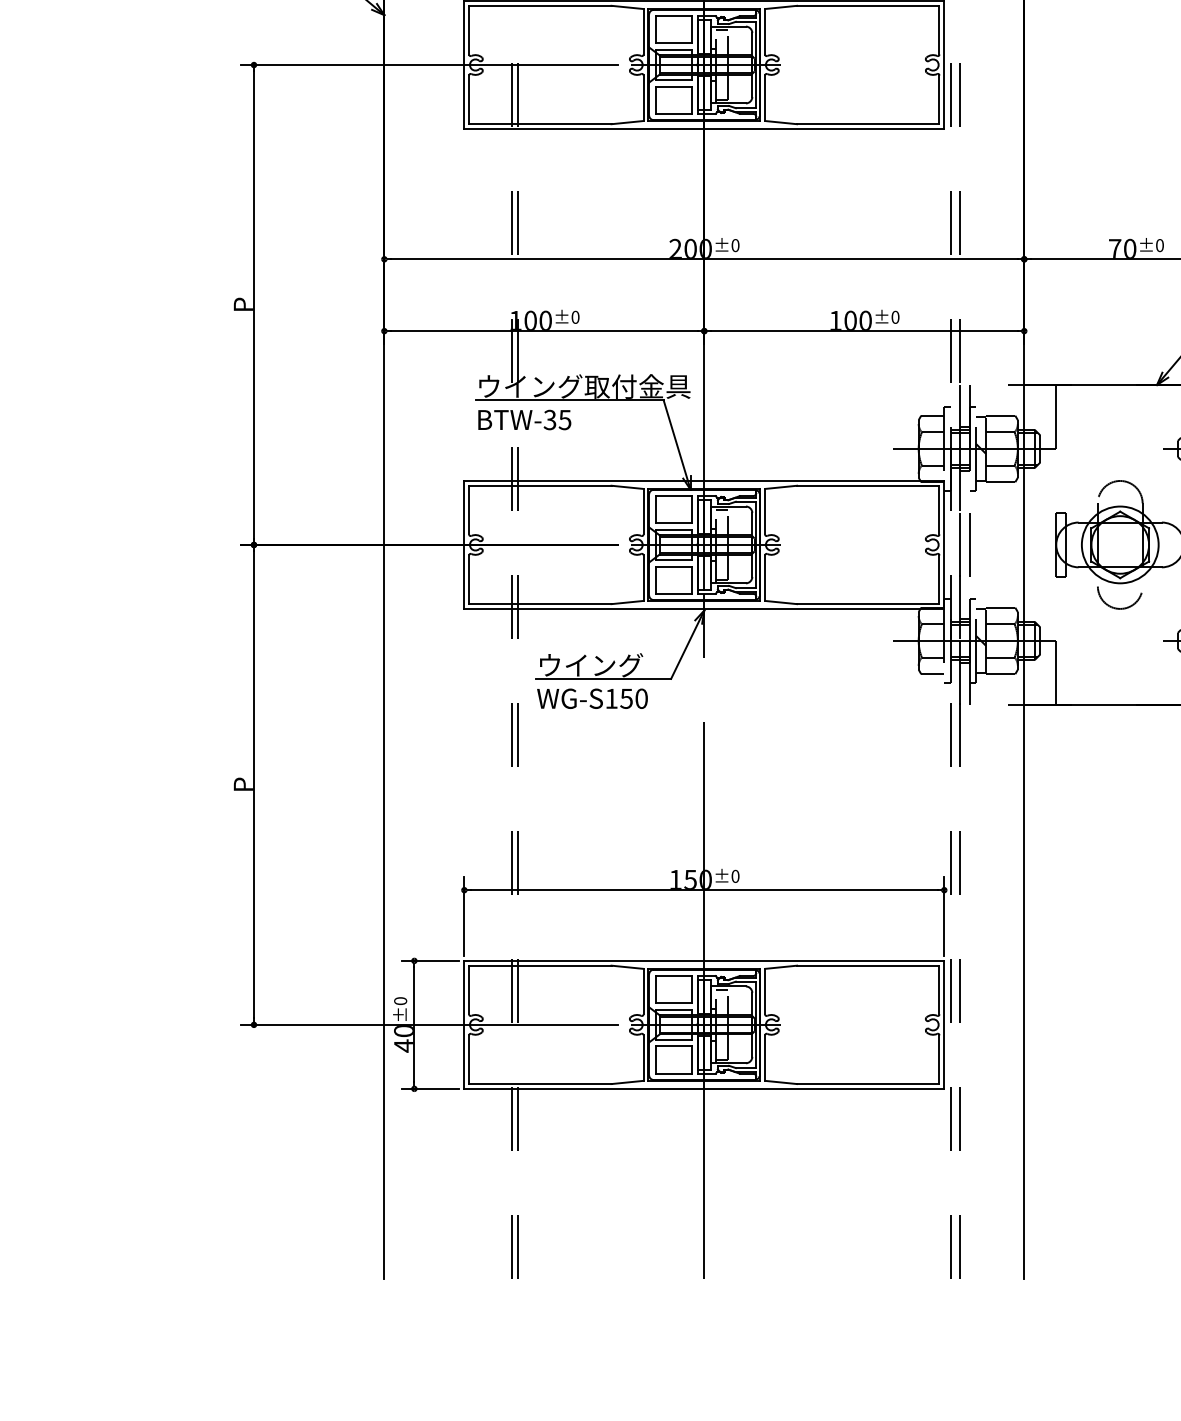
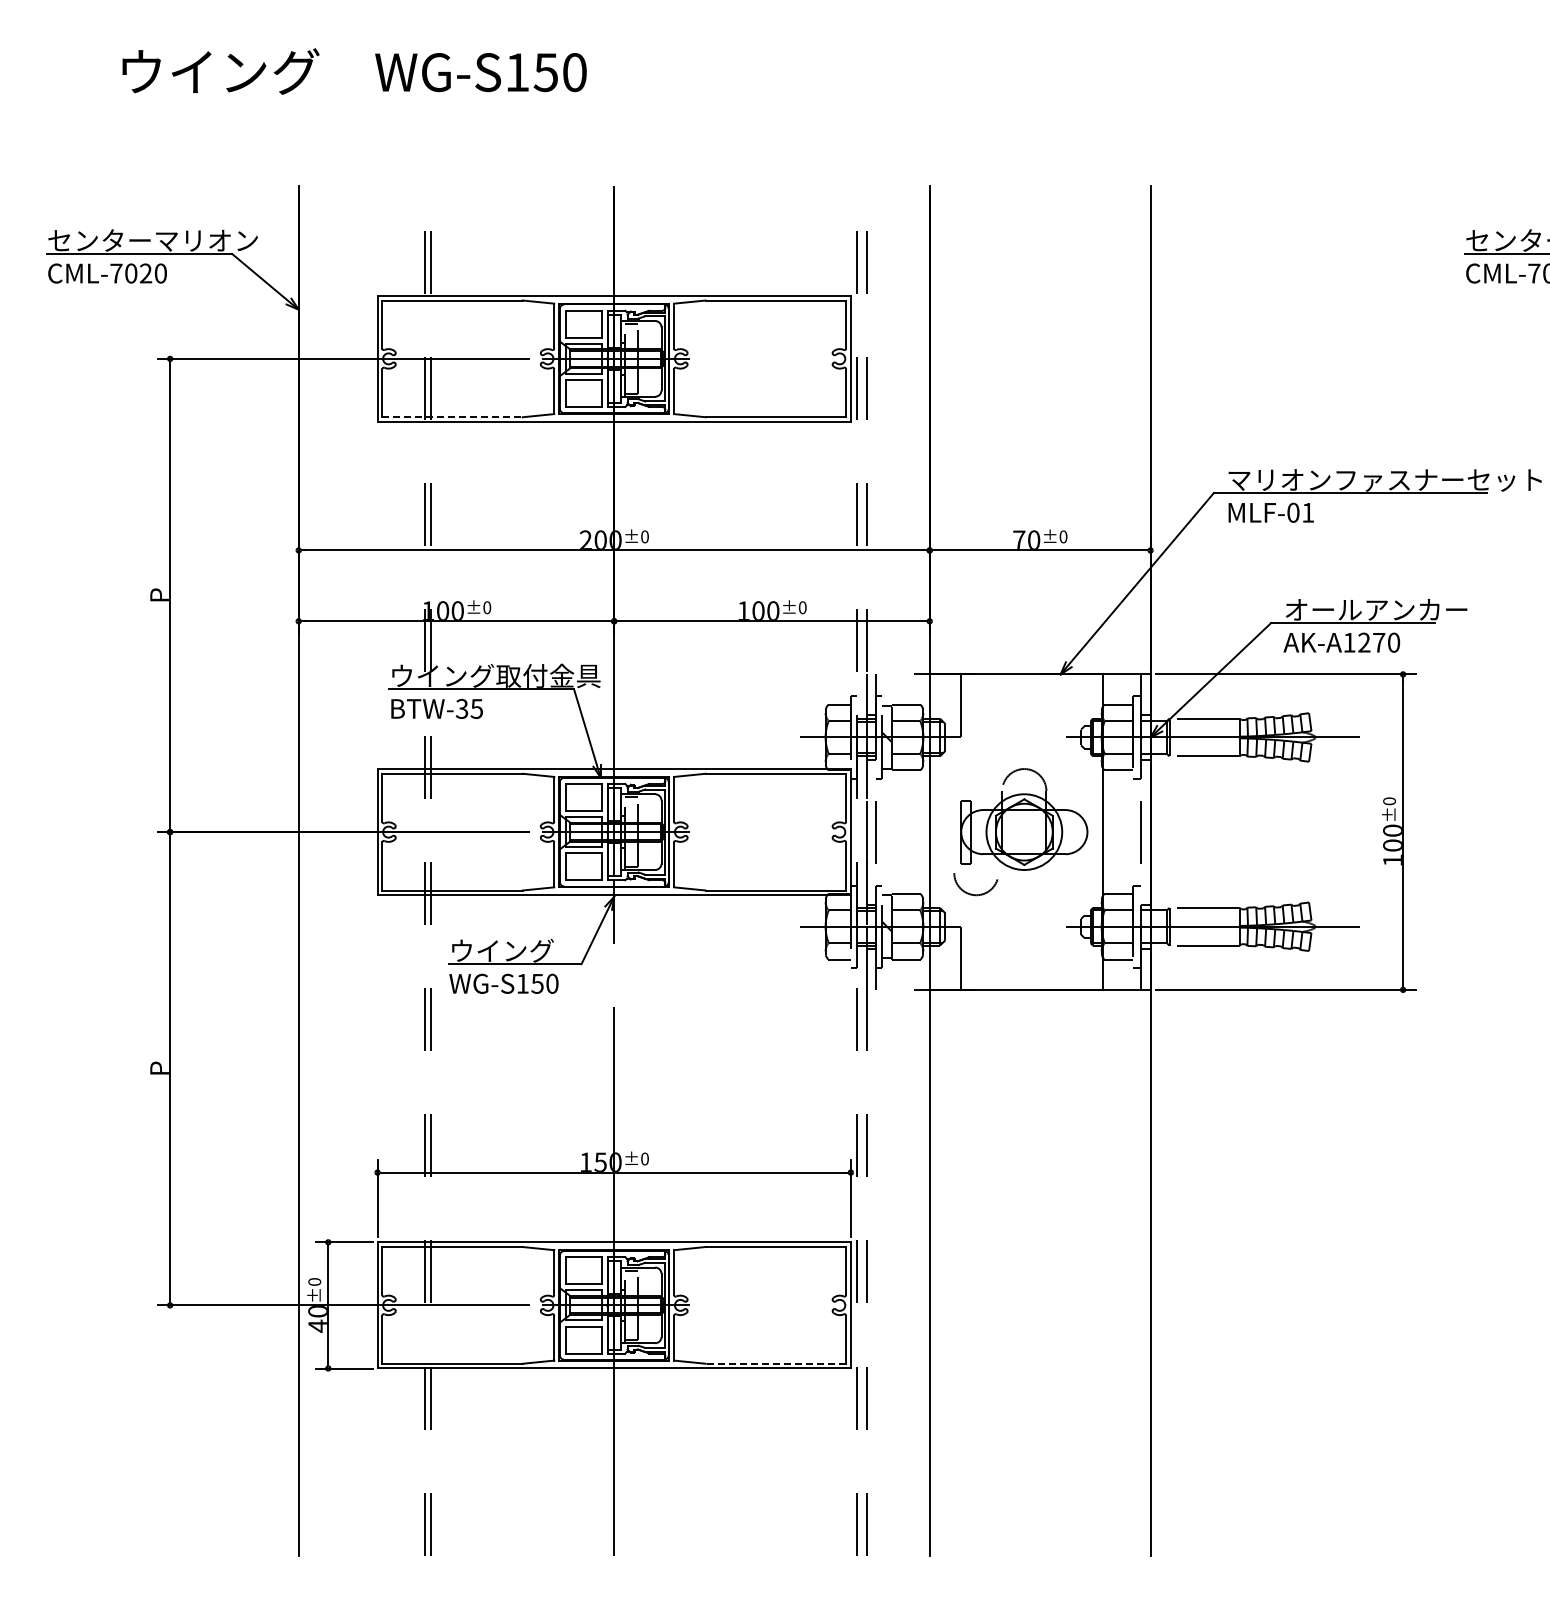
line: (541, 124) -> (453, 417), solid -> dashed
arc: (1115, 607) -> (971, 893), moved
line: (867, 1083) -> (775, 1363), solid -> dashed

